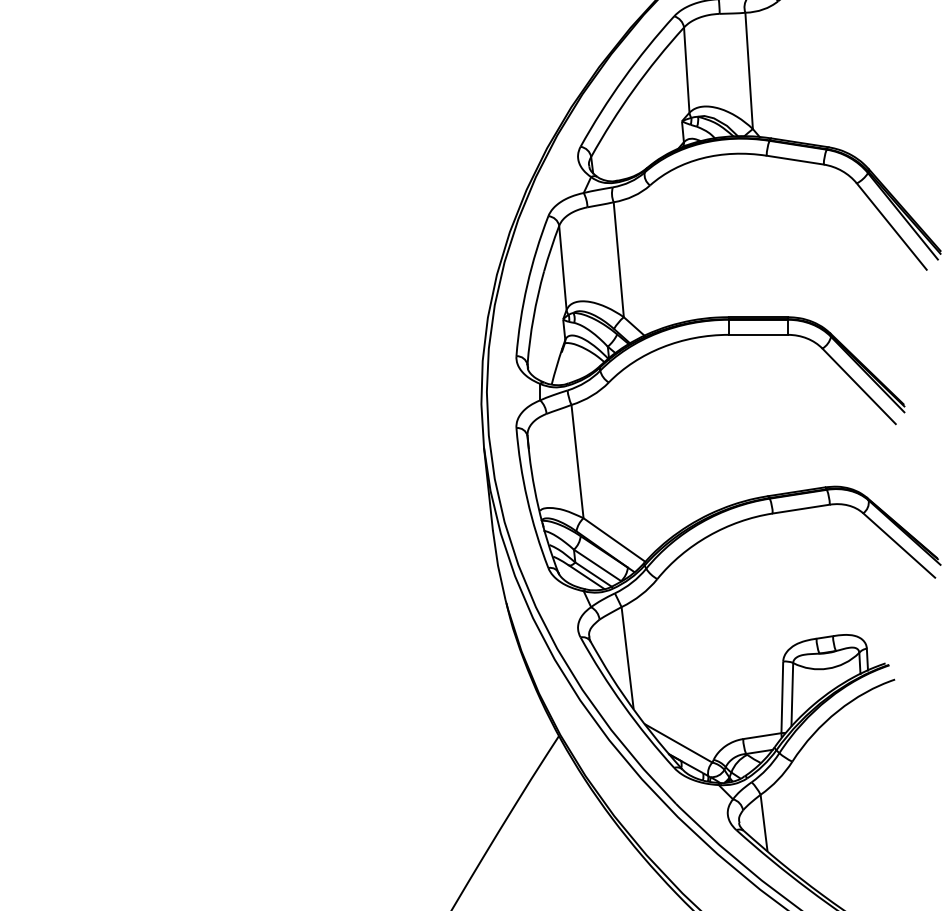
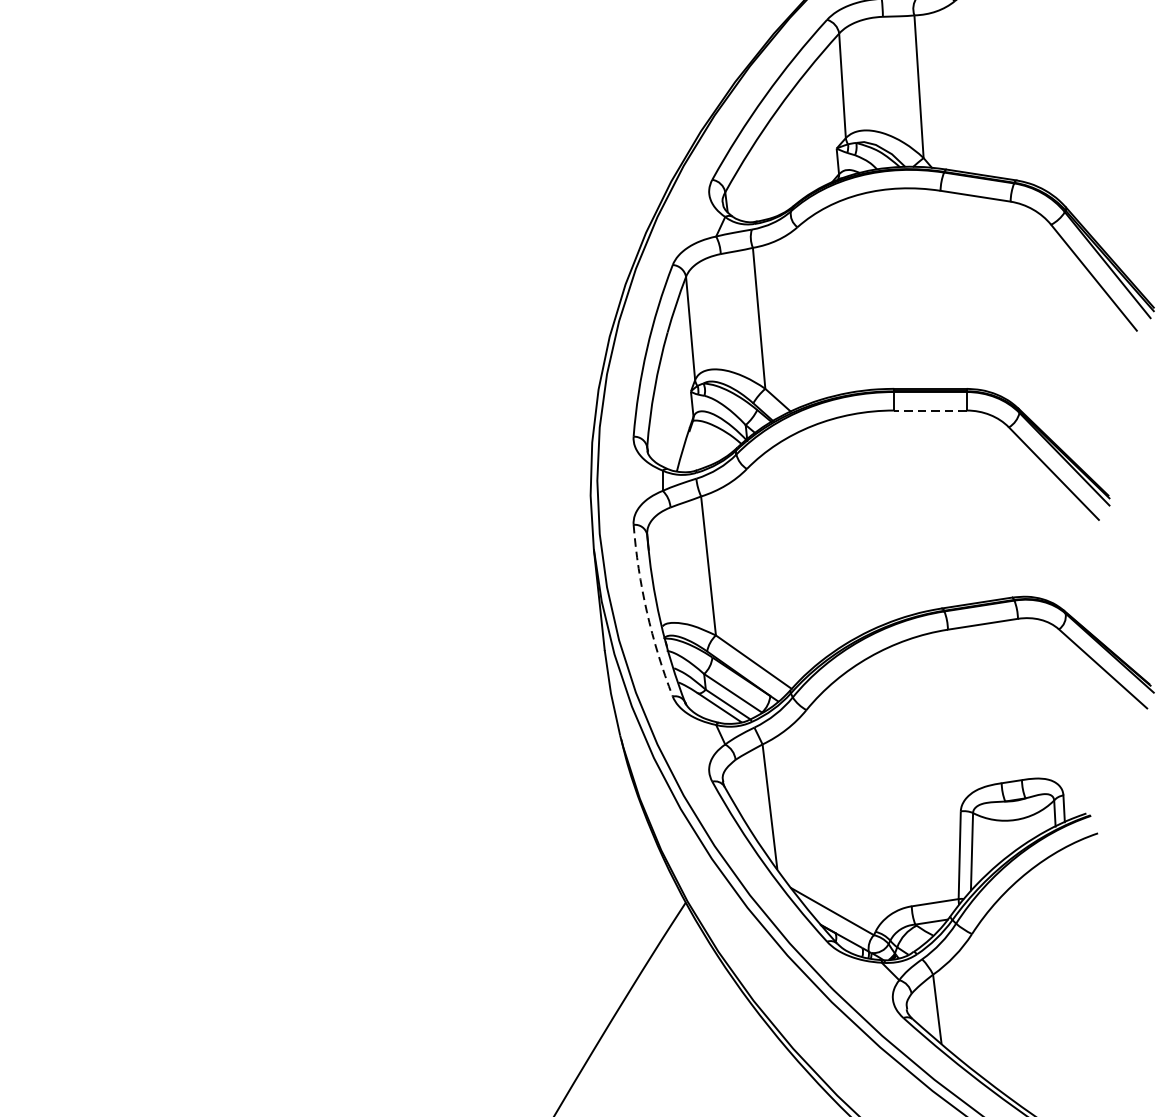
line: (758, 334) -> (930, 410), solid -> dashed
arc: (527, 499) -> (647, 612), solid -> dashed

